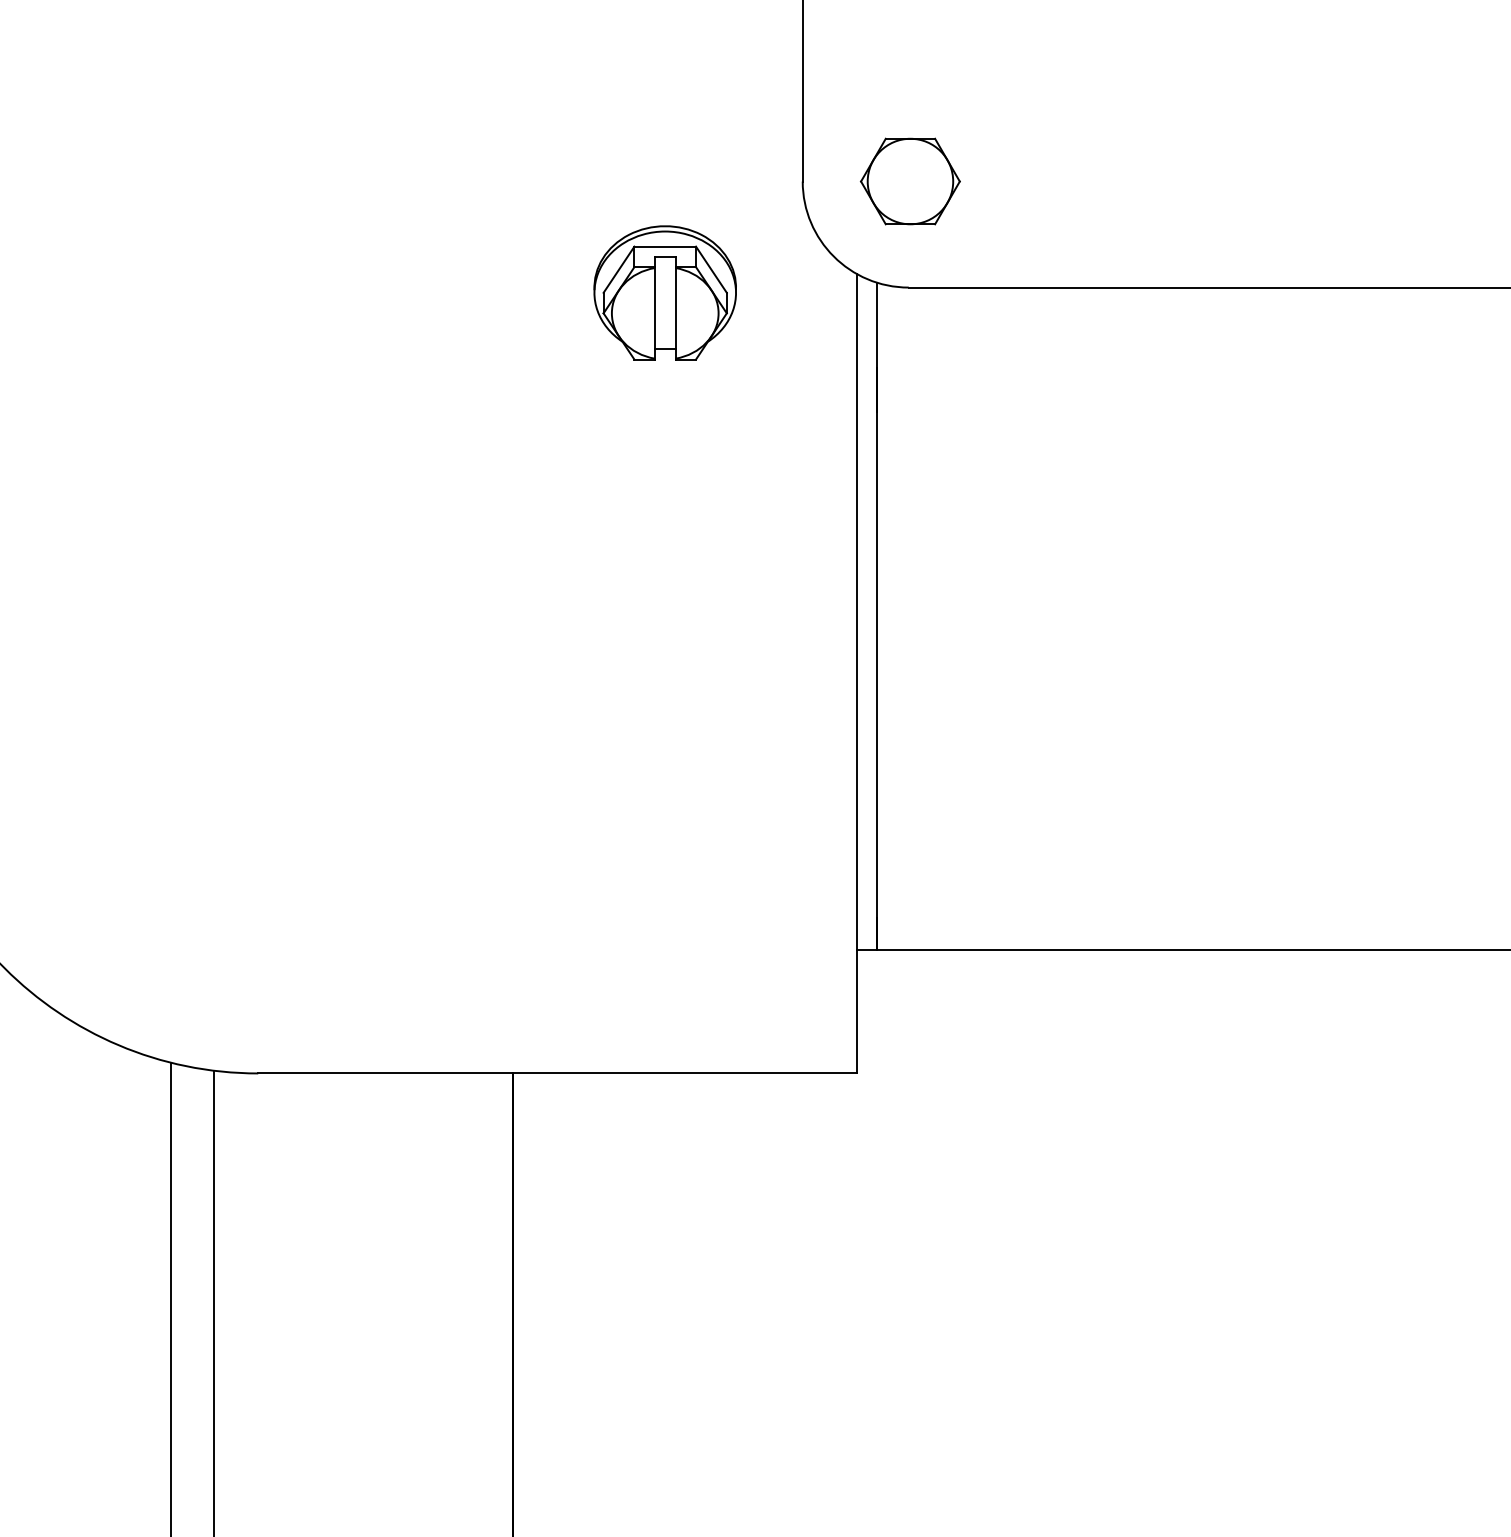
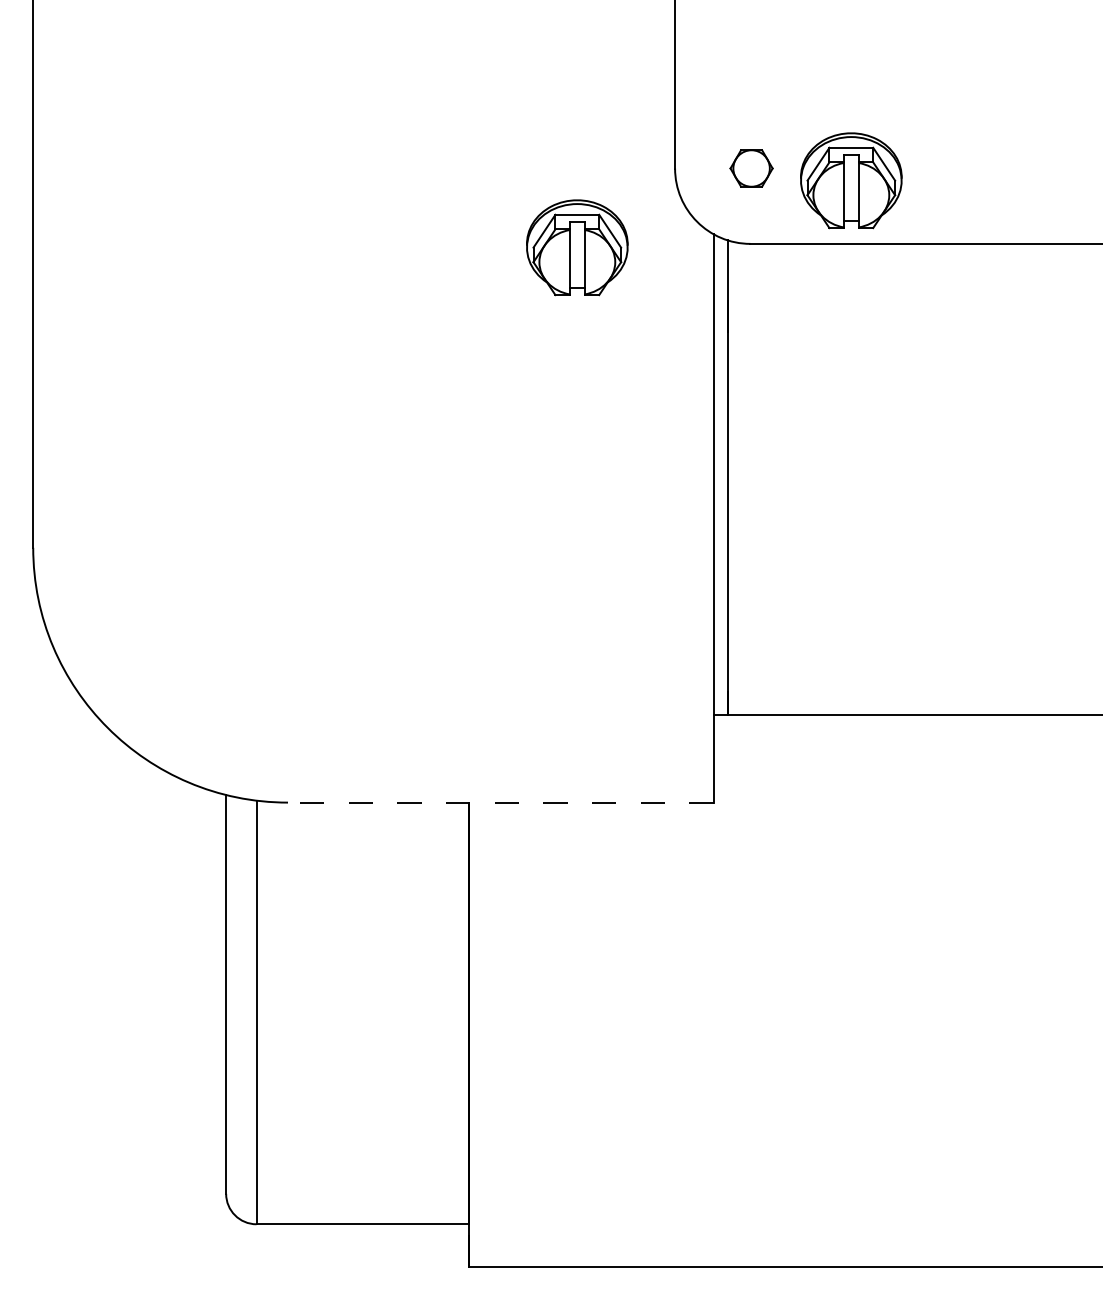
part: (910, 181) -> (751, 168), size x0.6
part: (1050, 198) -> (851, 180), added
line: (557, 1073) -> (500, 802), solid -> dashed

